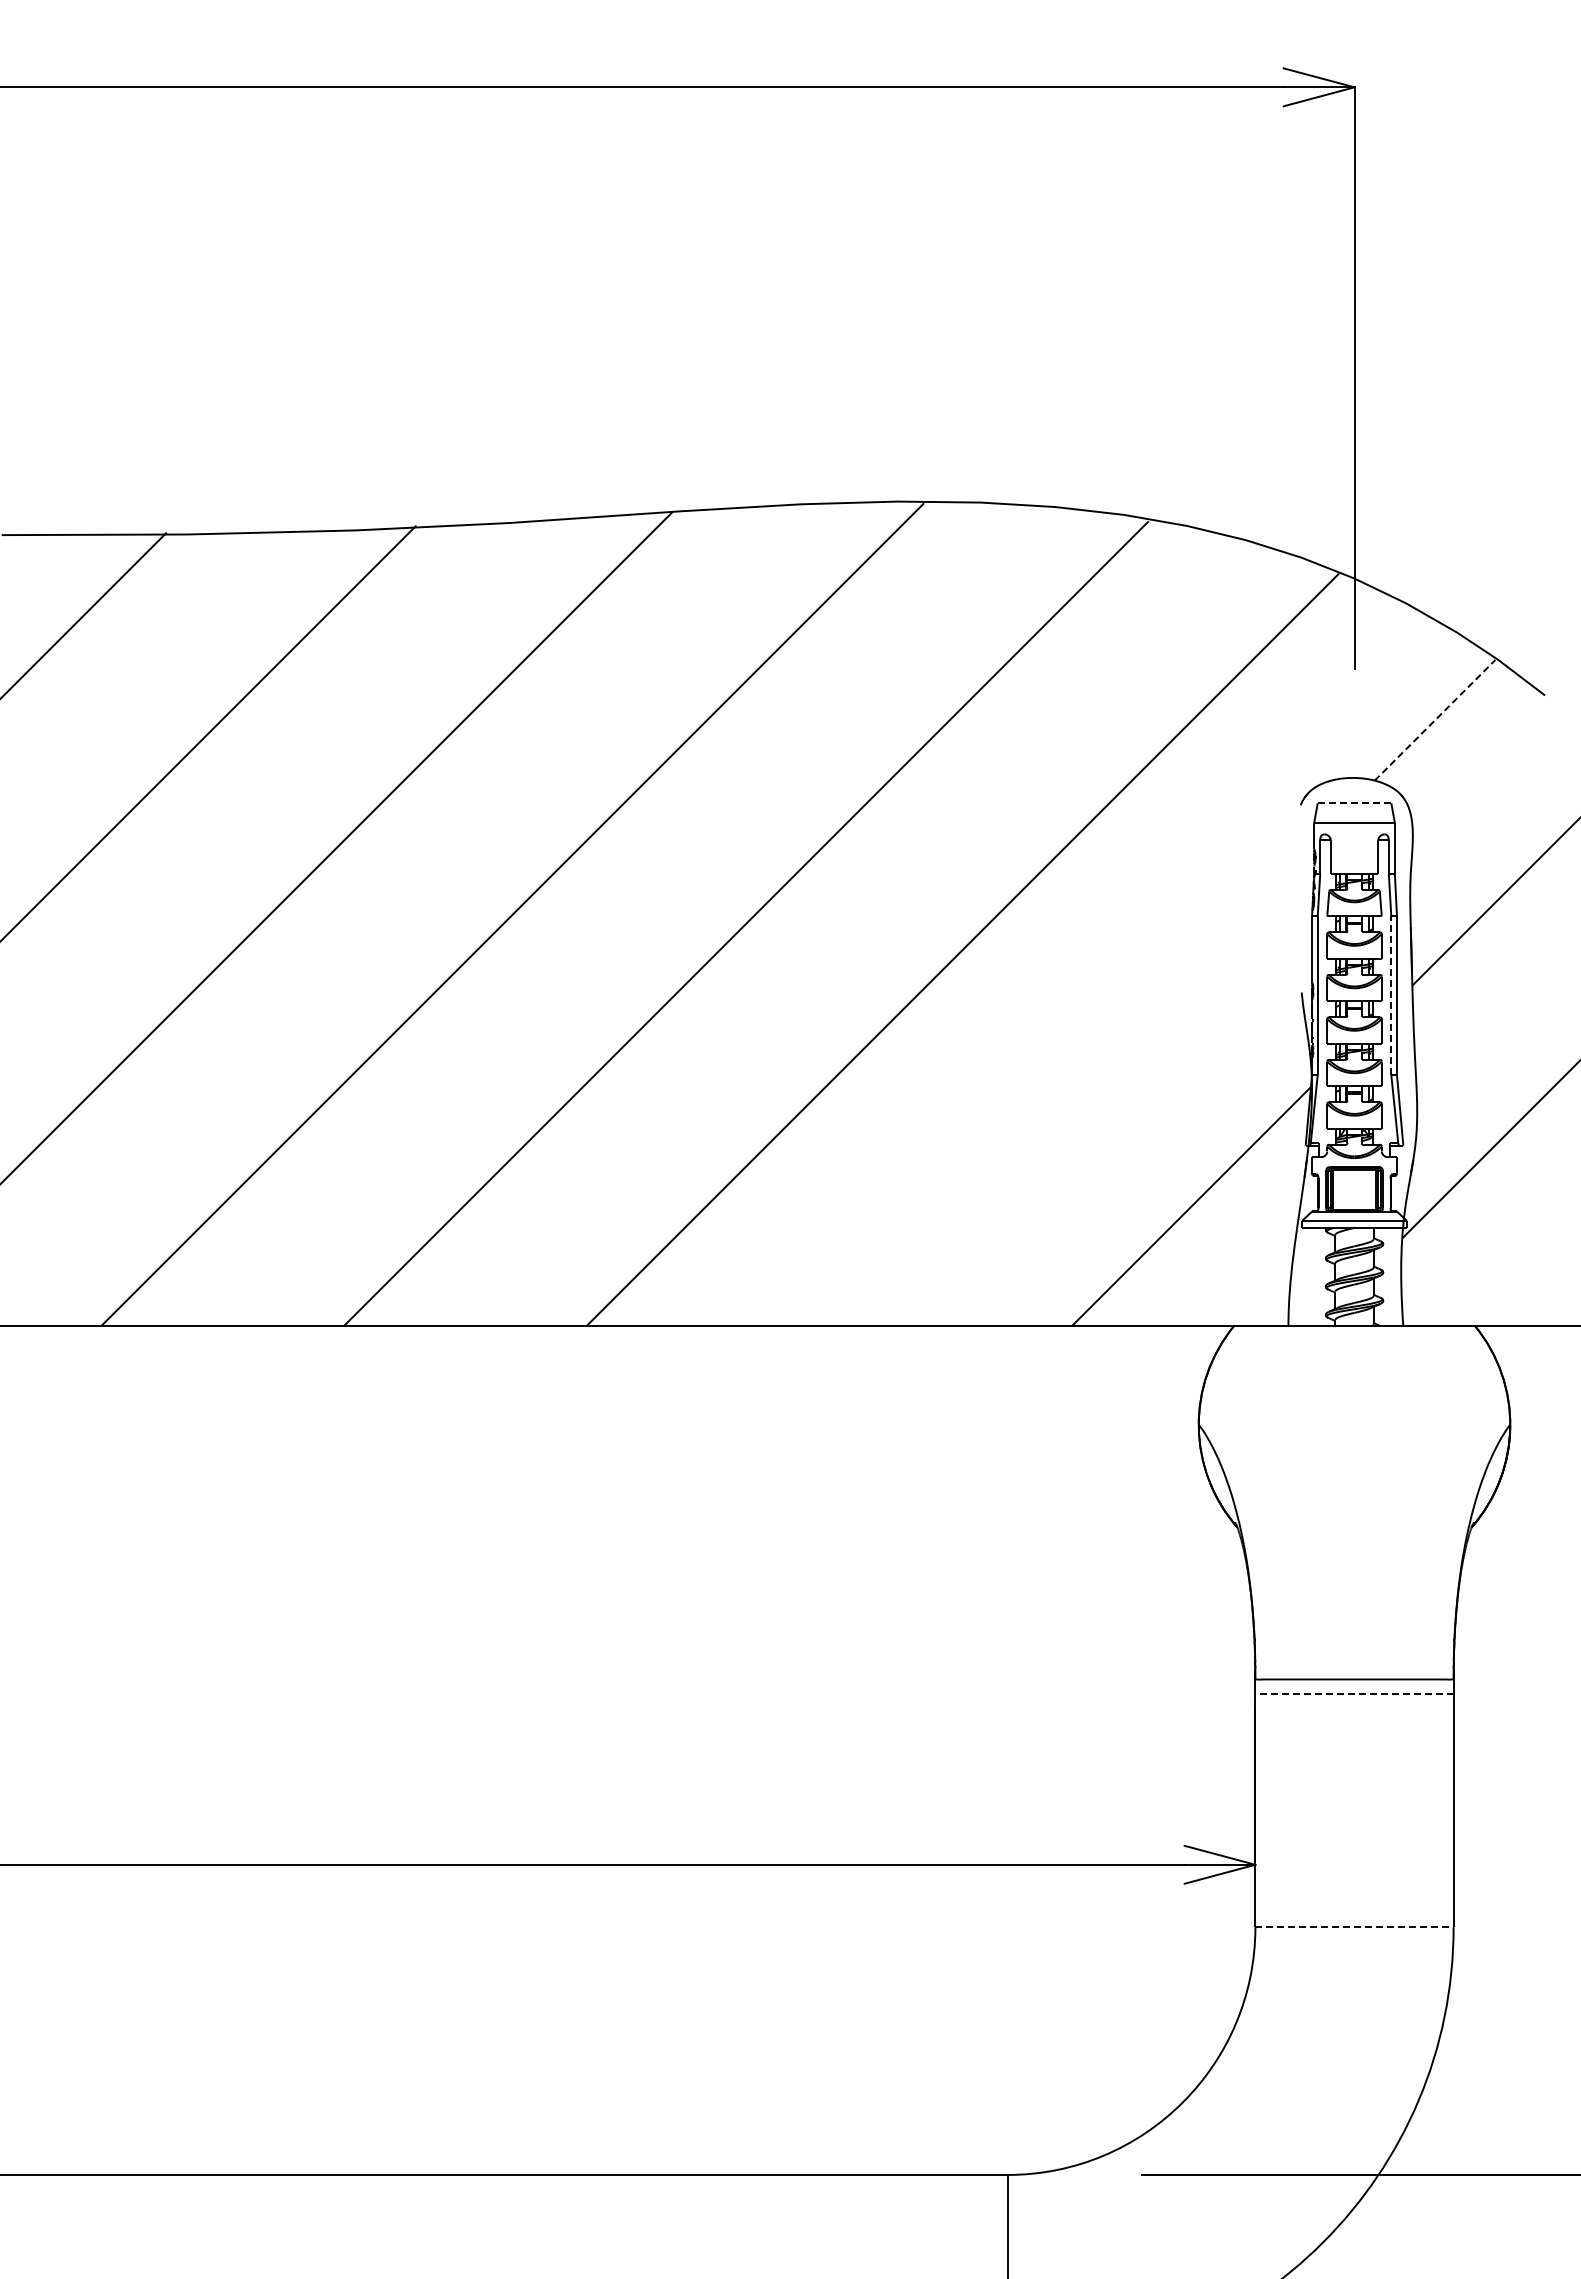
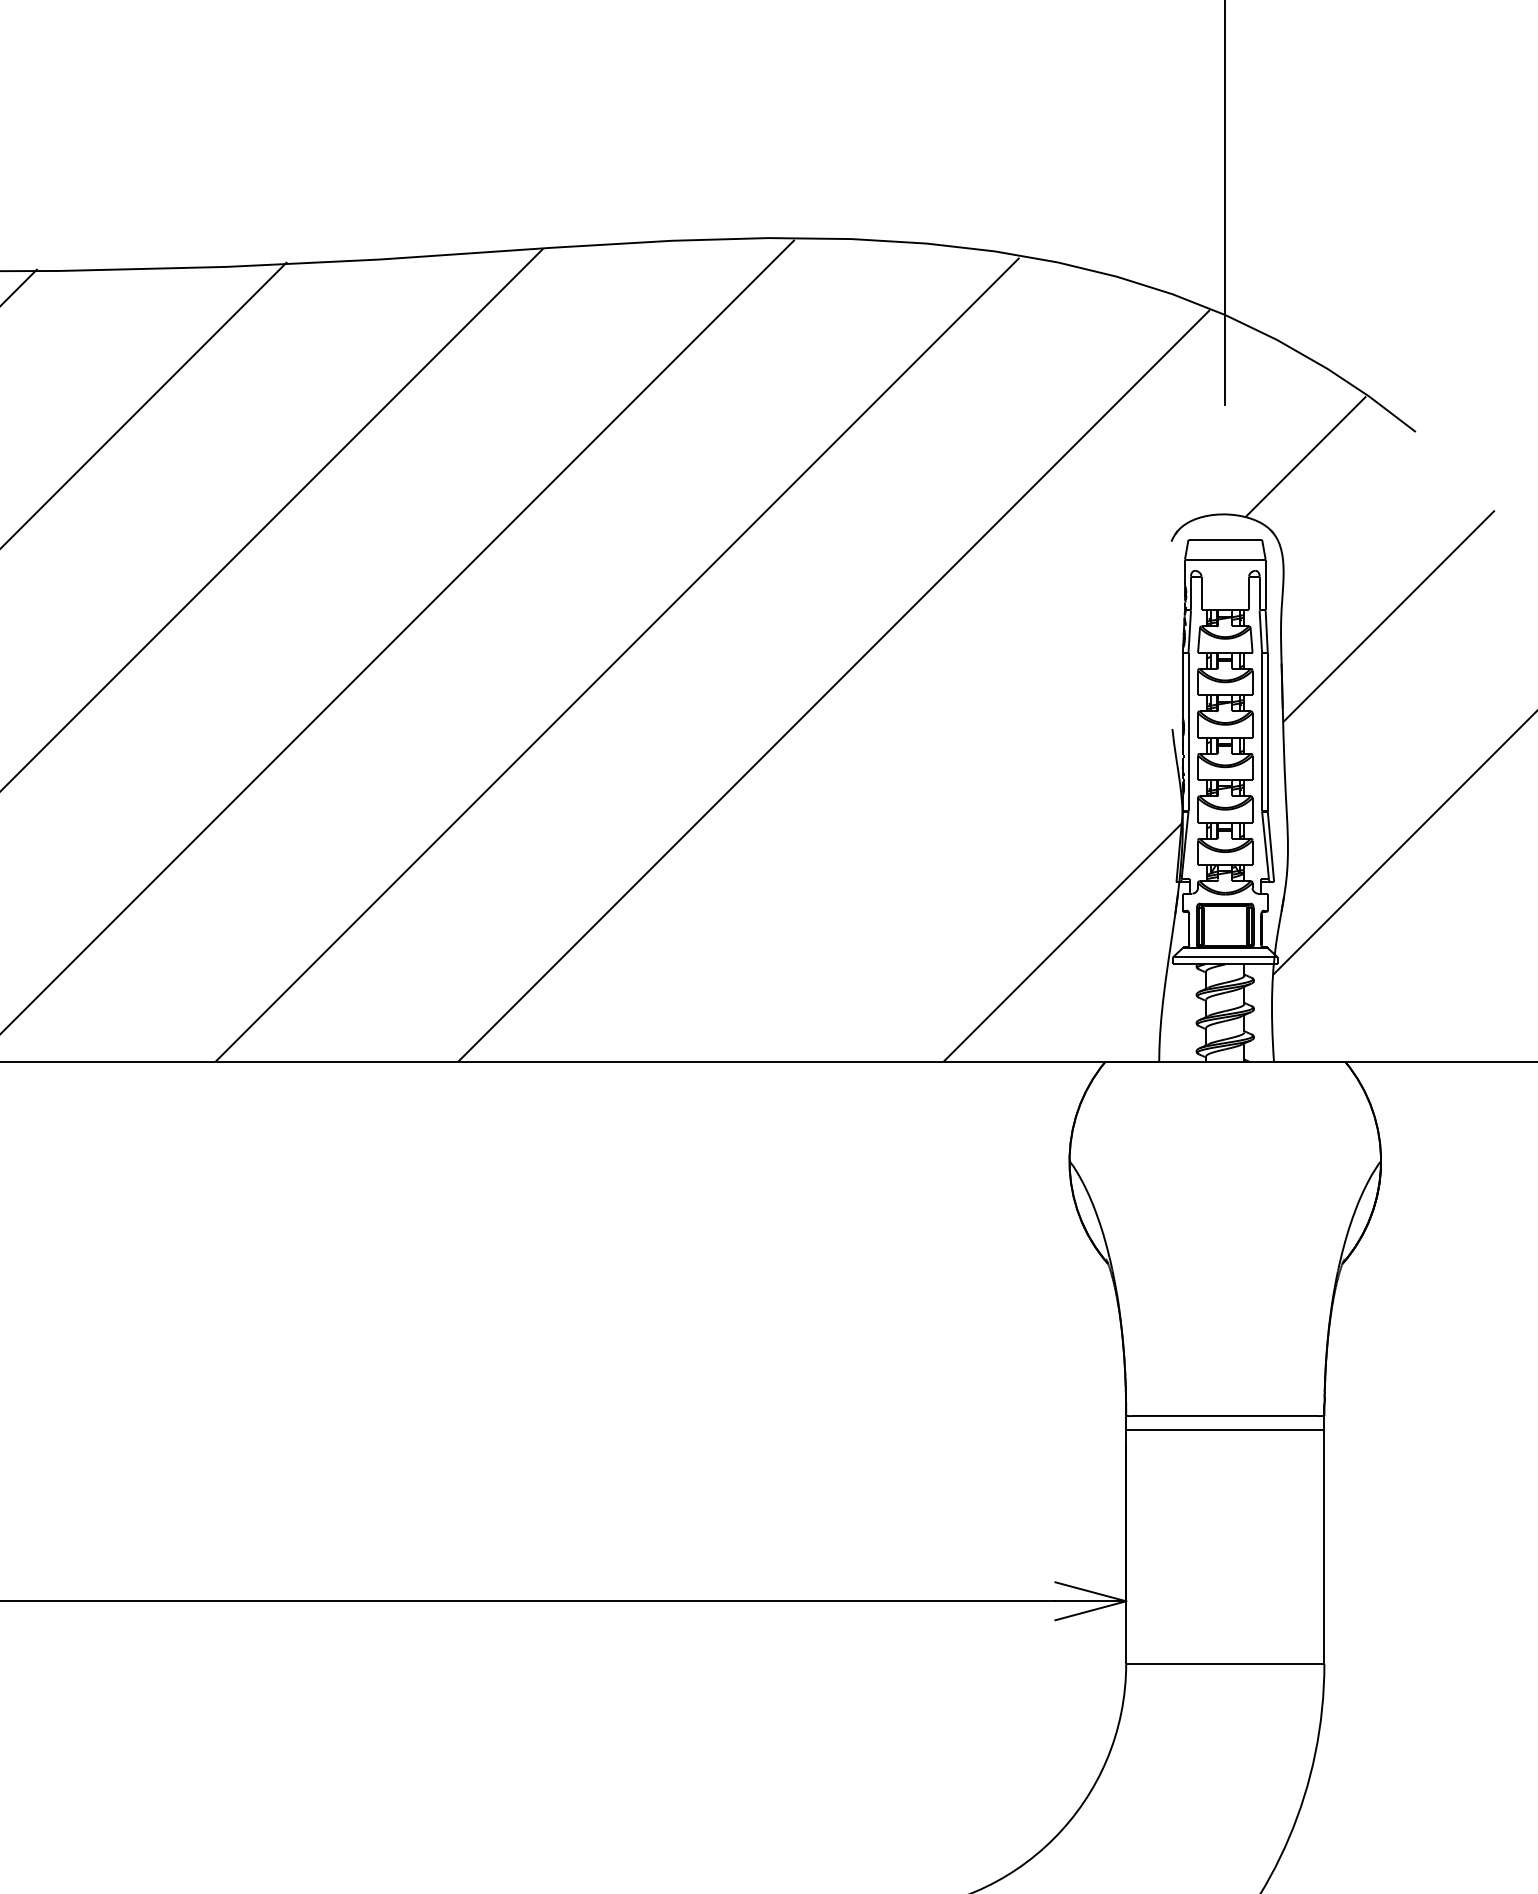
line: (1435, 720) -> (1306, 456), dashed -> solid
line: (1354, 803) -> (1225, 539), dashed -> solid
line: (1391, 995) -> (1262, 731), dashed -> solid
line: (1354, 1693) -> (1225, 1429), dashed -> solid
line: (1355, 1927) -> (1226, 1663), dashed -> solid

